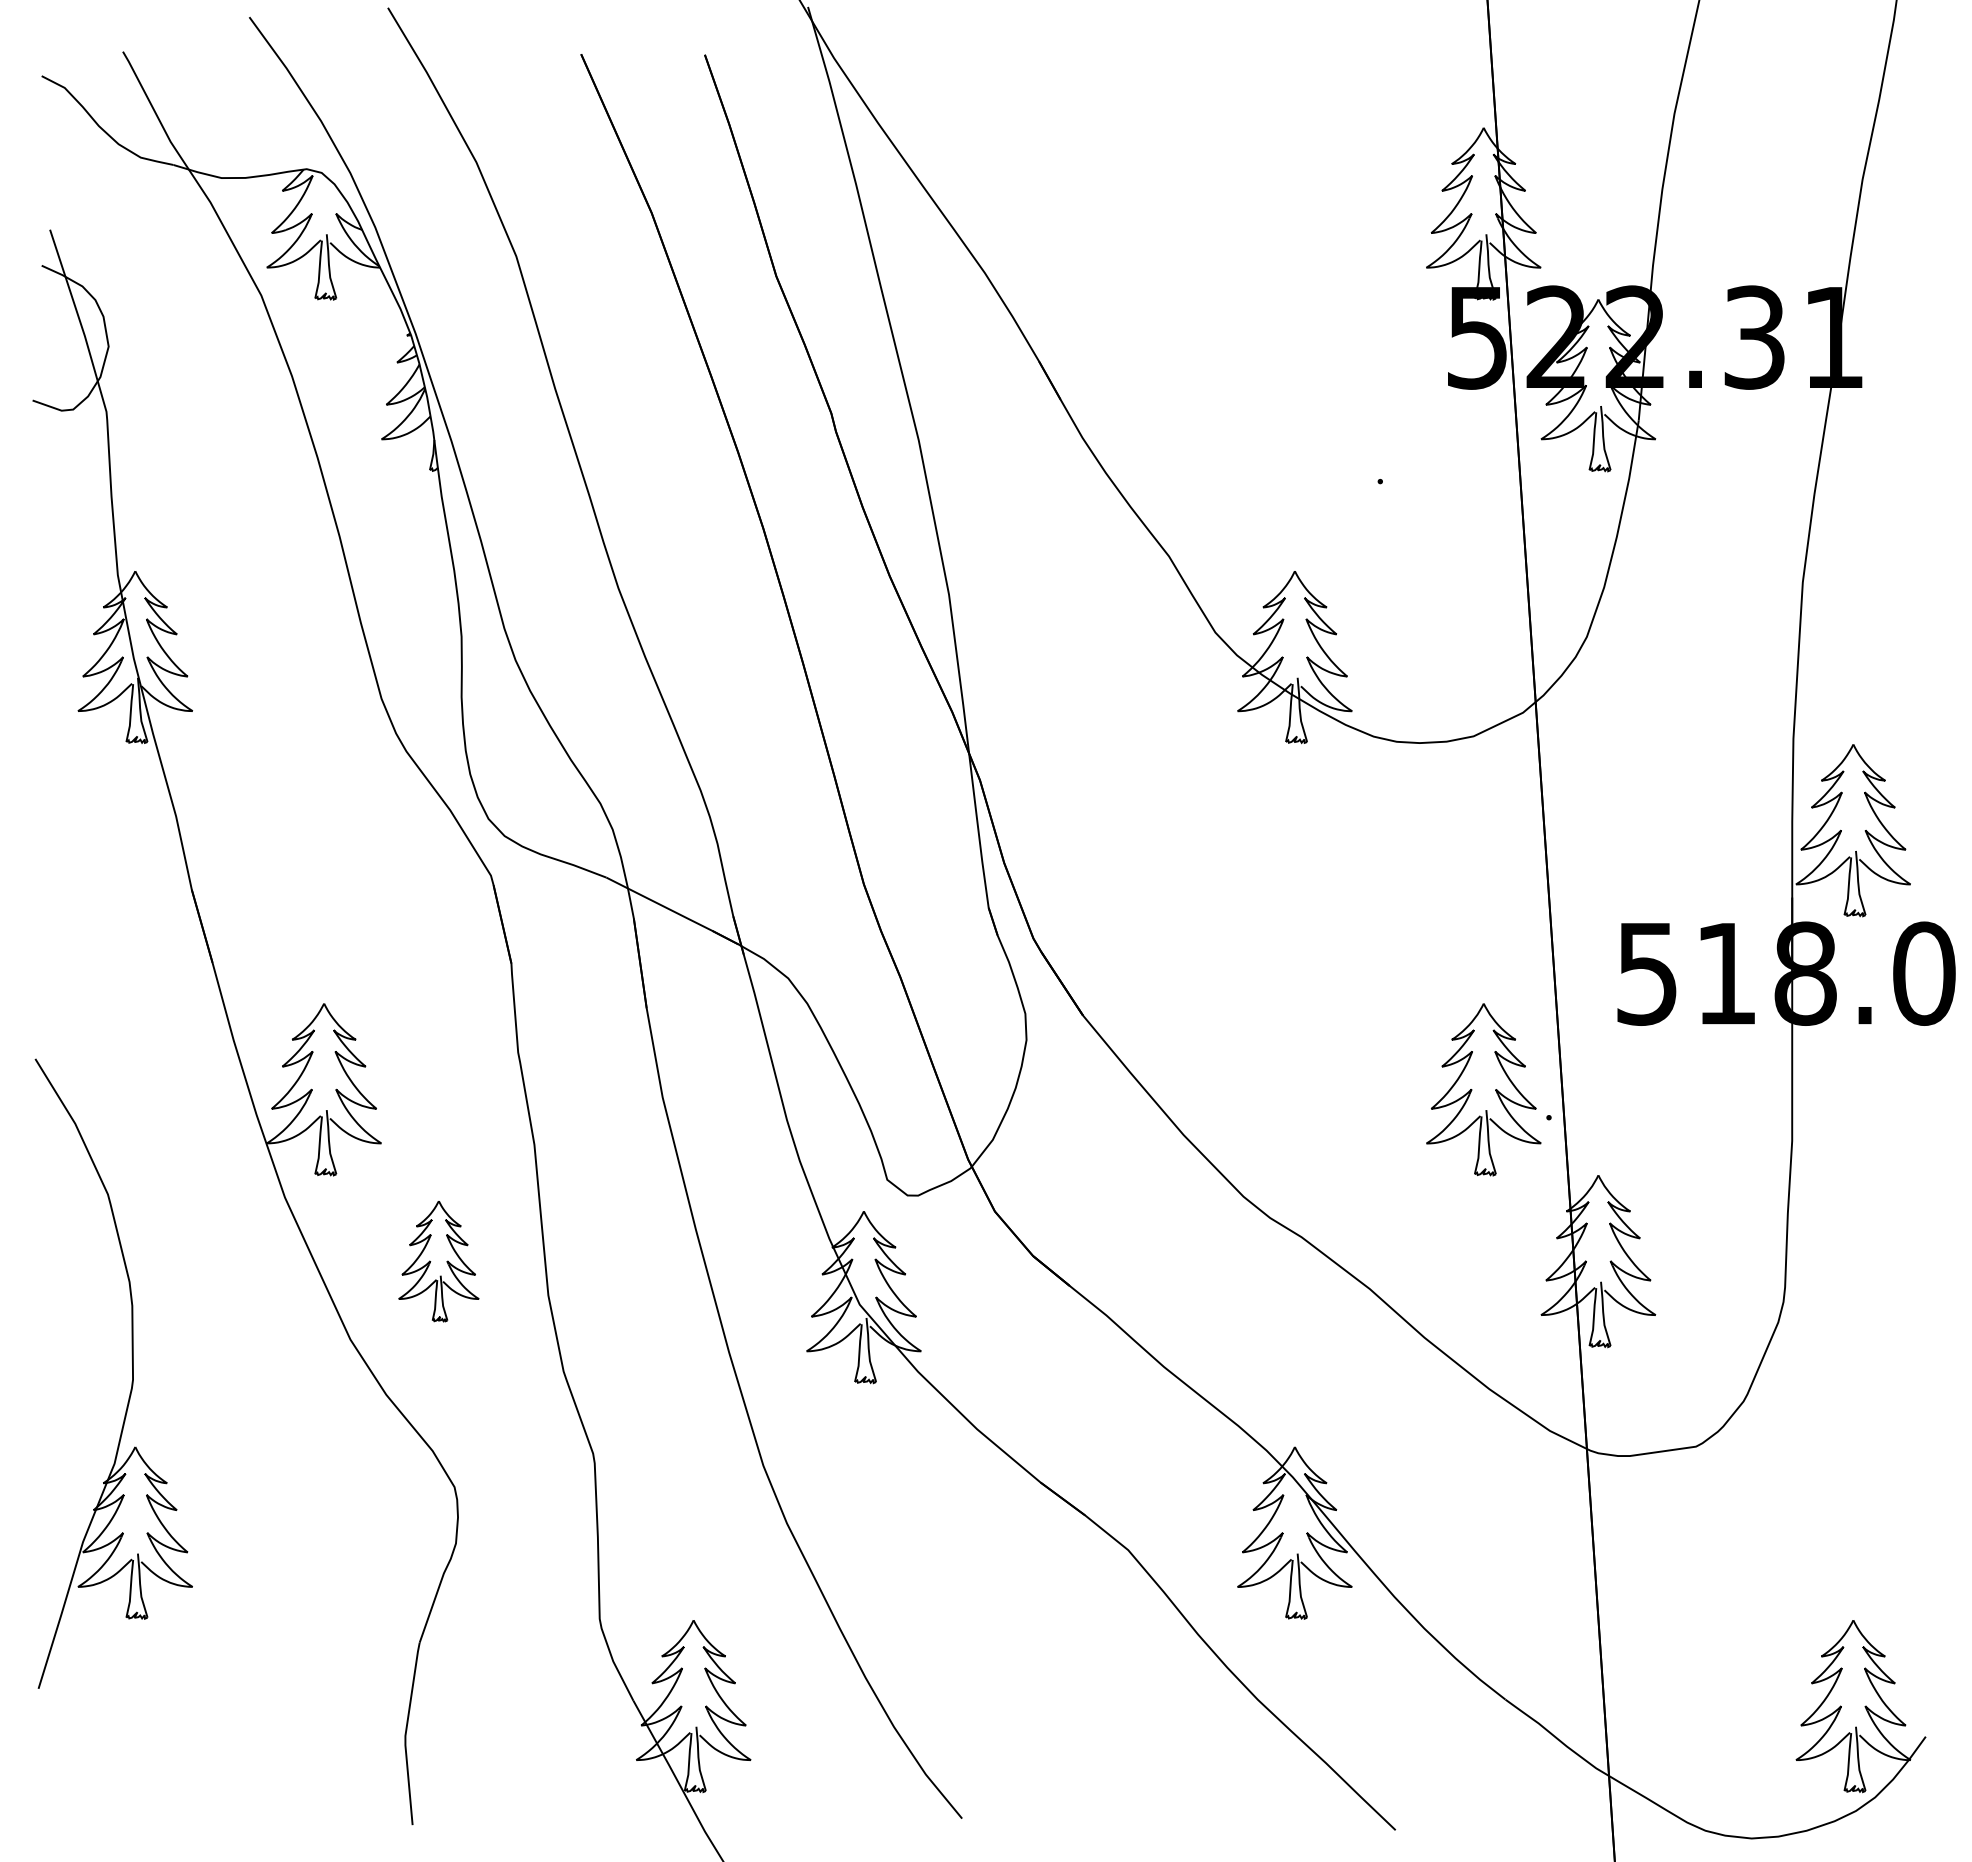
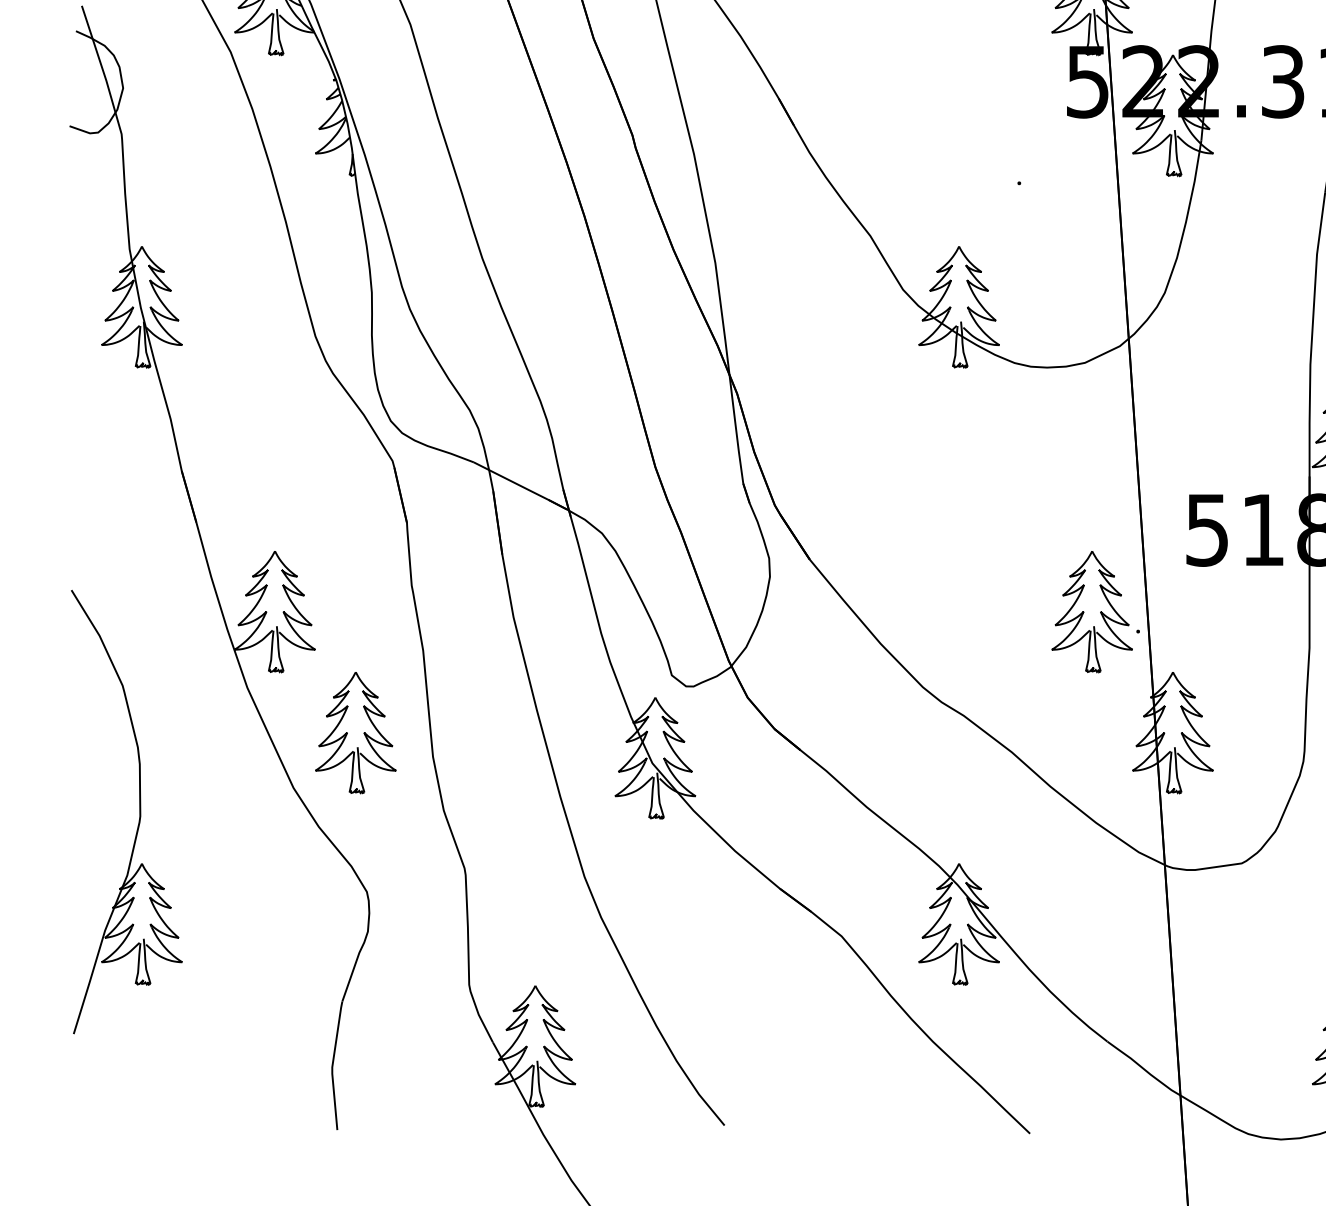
part: (438, 1261) -> (355, 732), size x1.43

